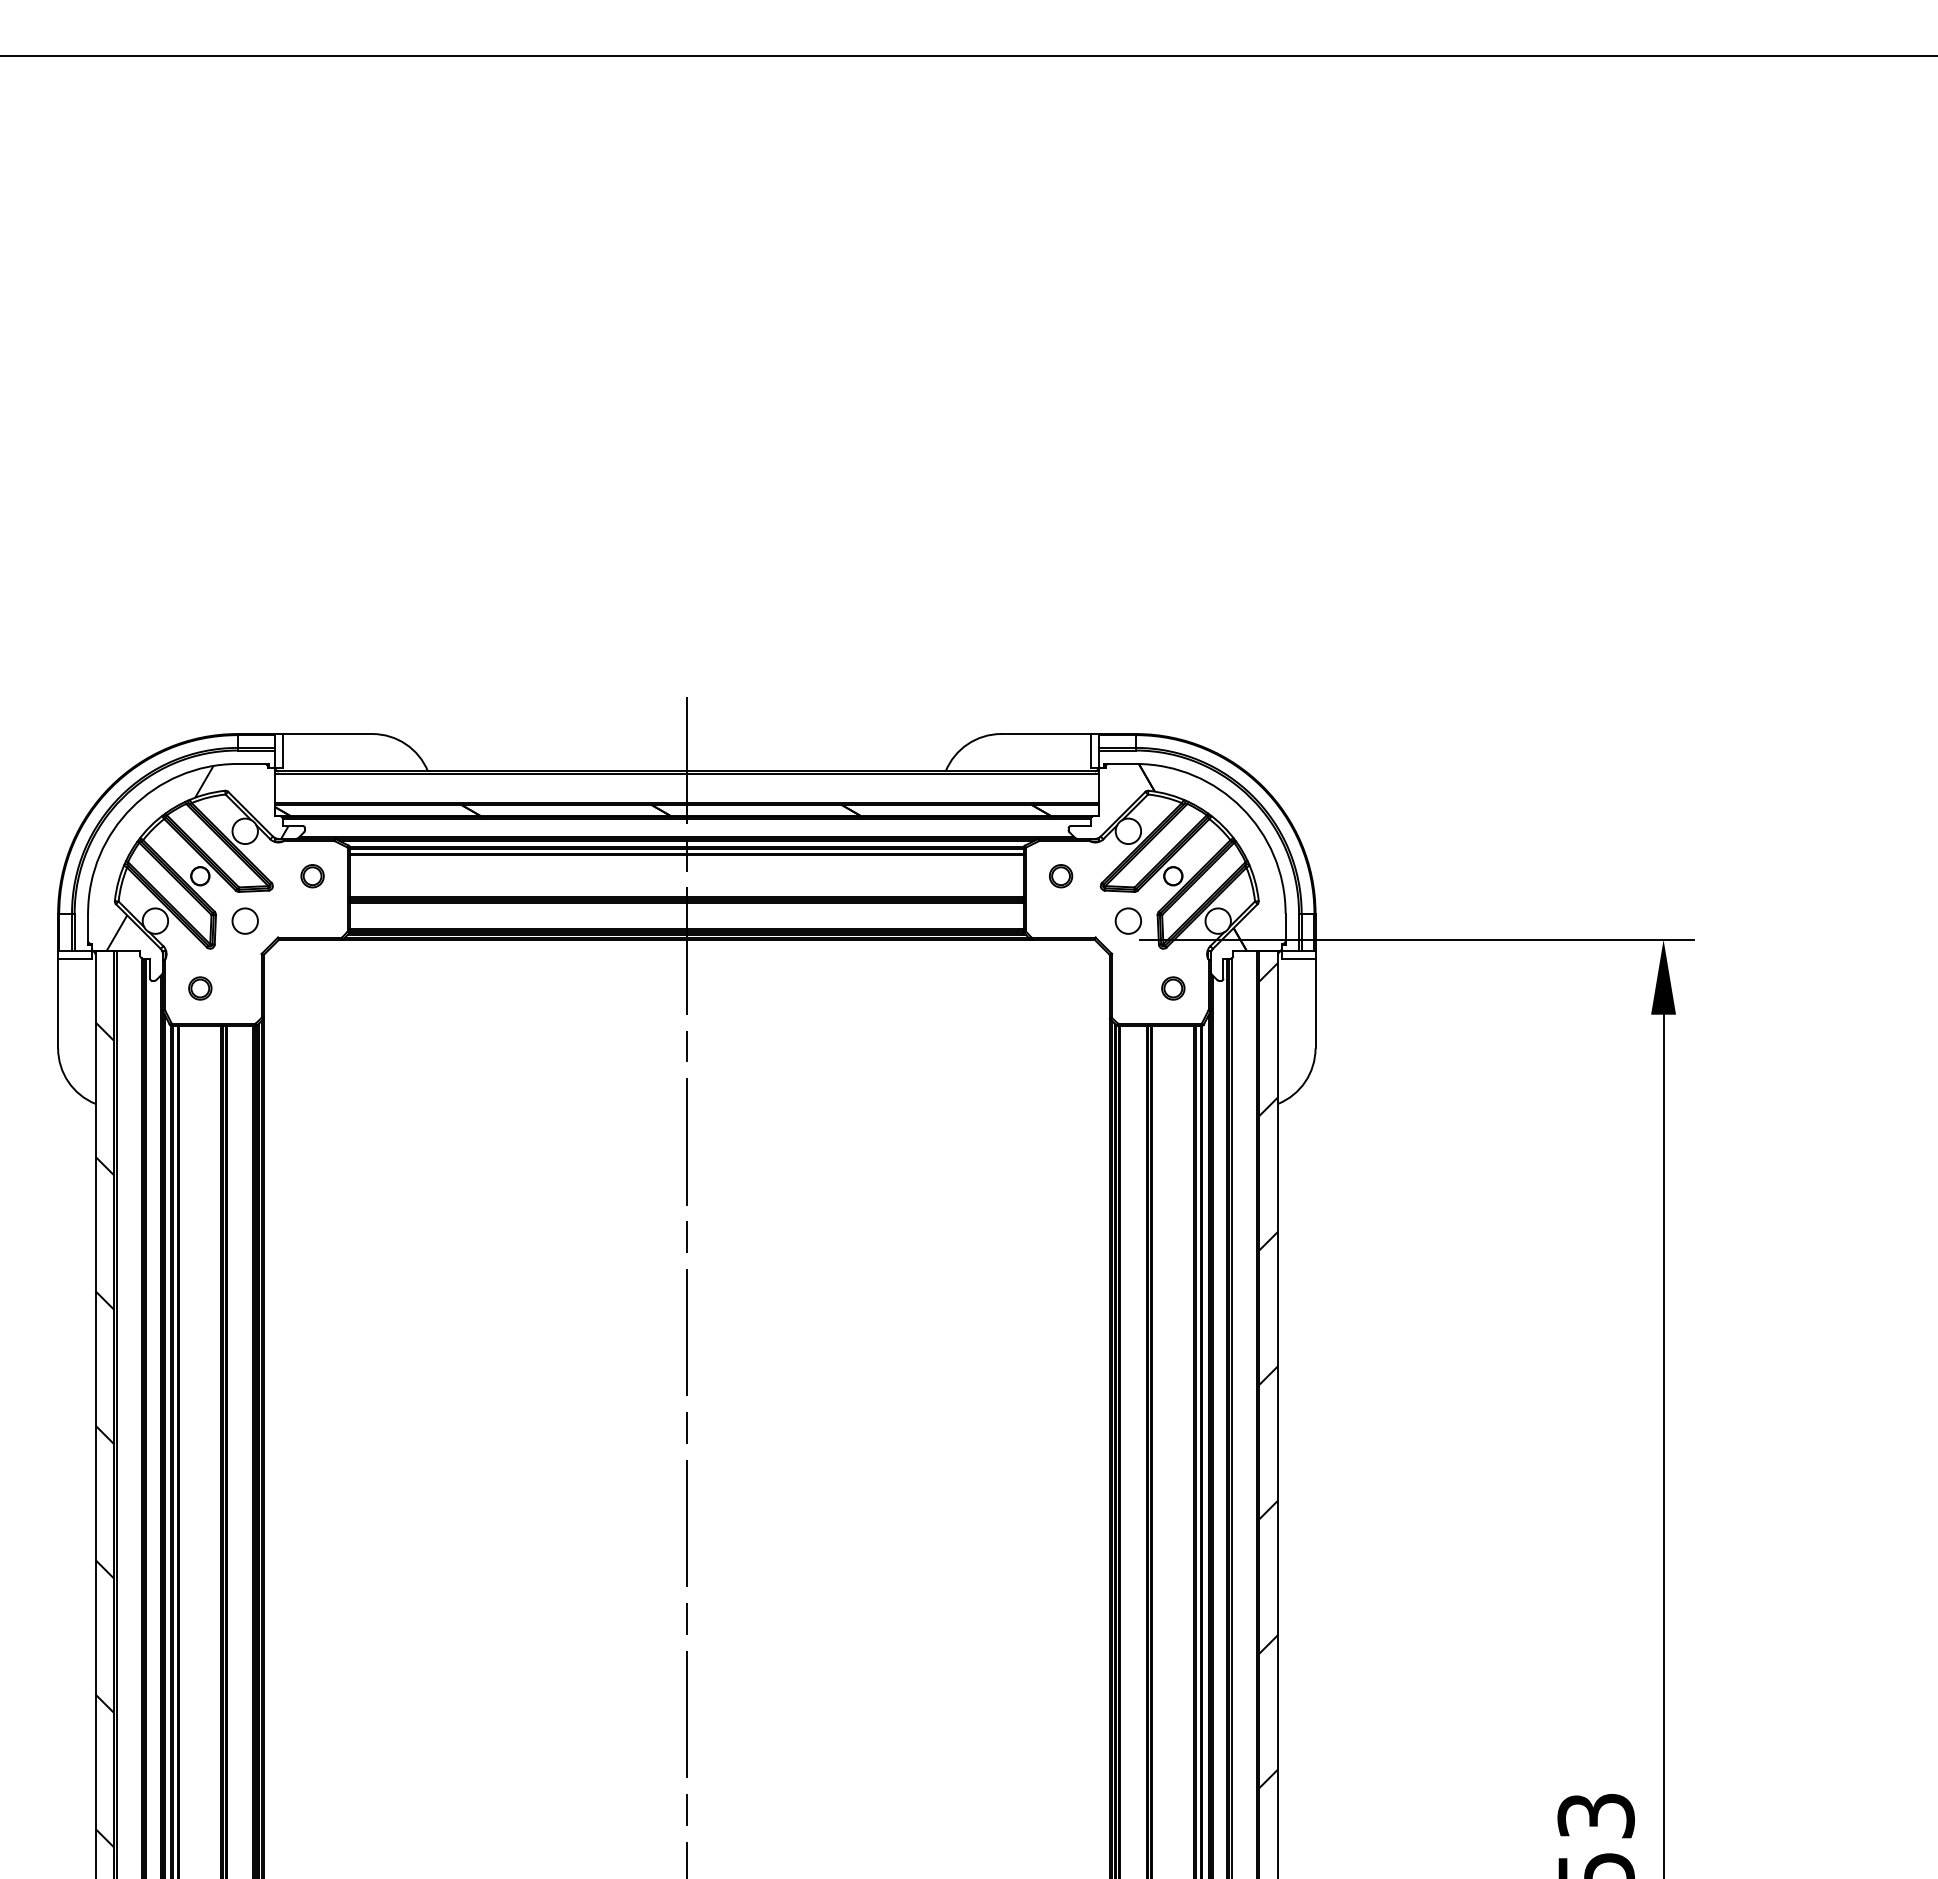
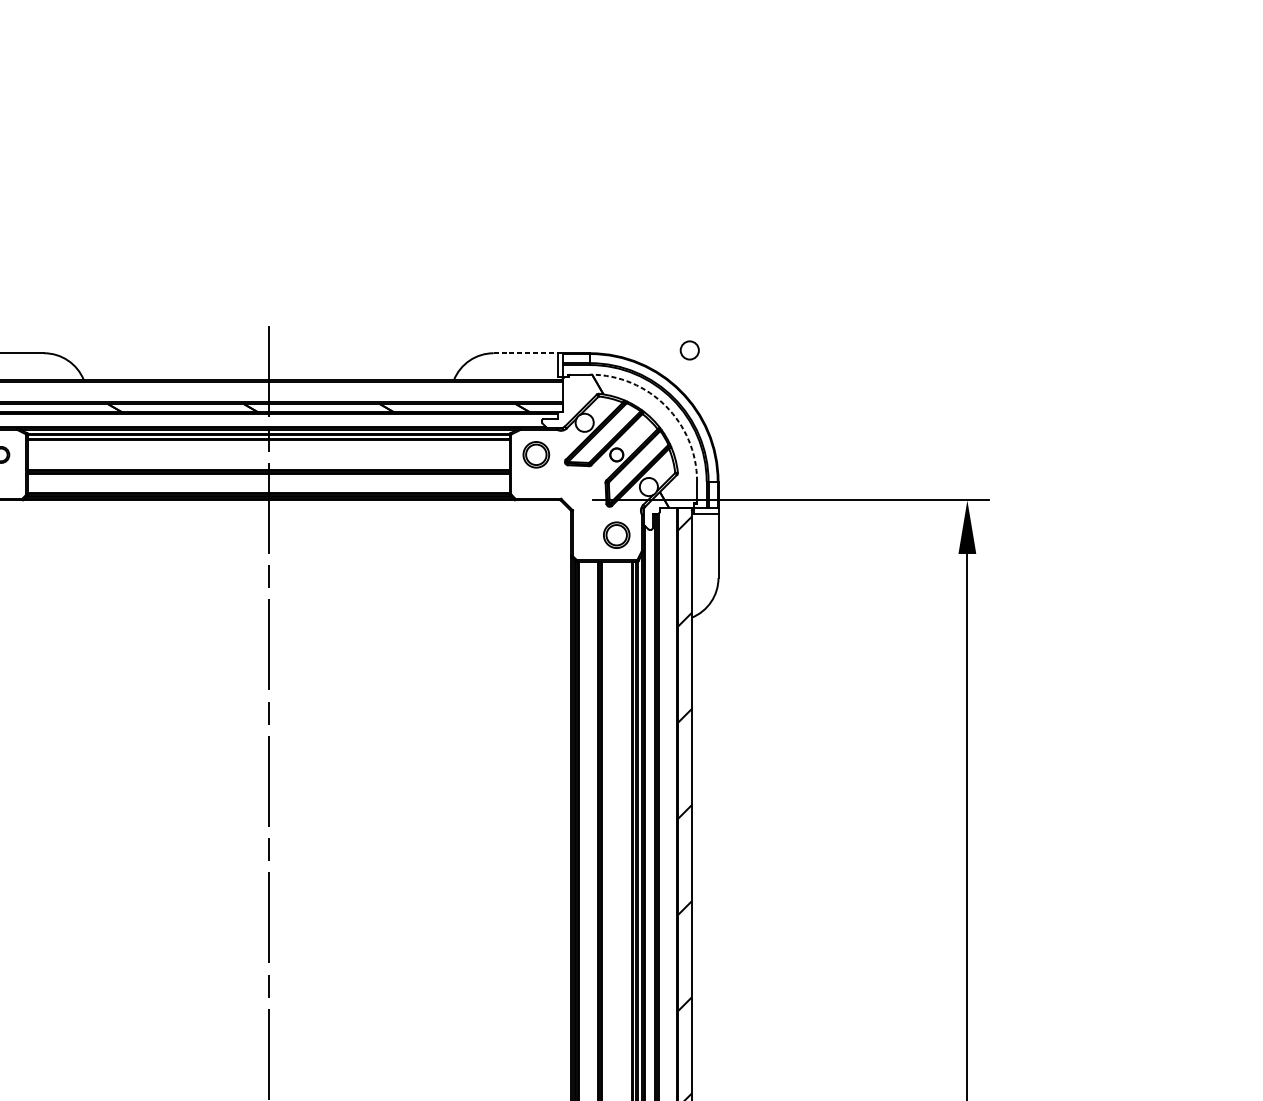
line: (1046, 734) -> (526, 353), solid -> dashed
arc: (1241, 807) -> (665, 405), solid -> dashed
part: (1061, 876) -> (536, 455), size x1.6
circle: (1127, 920) -> (689, 350), moved
part: (1173, 988) -> (616, 535), size x1.6

